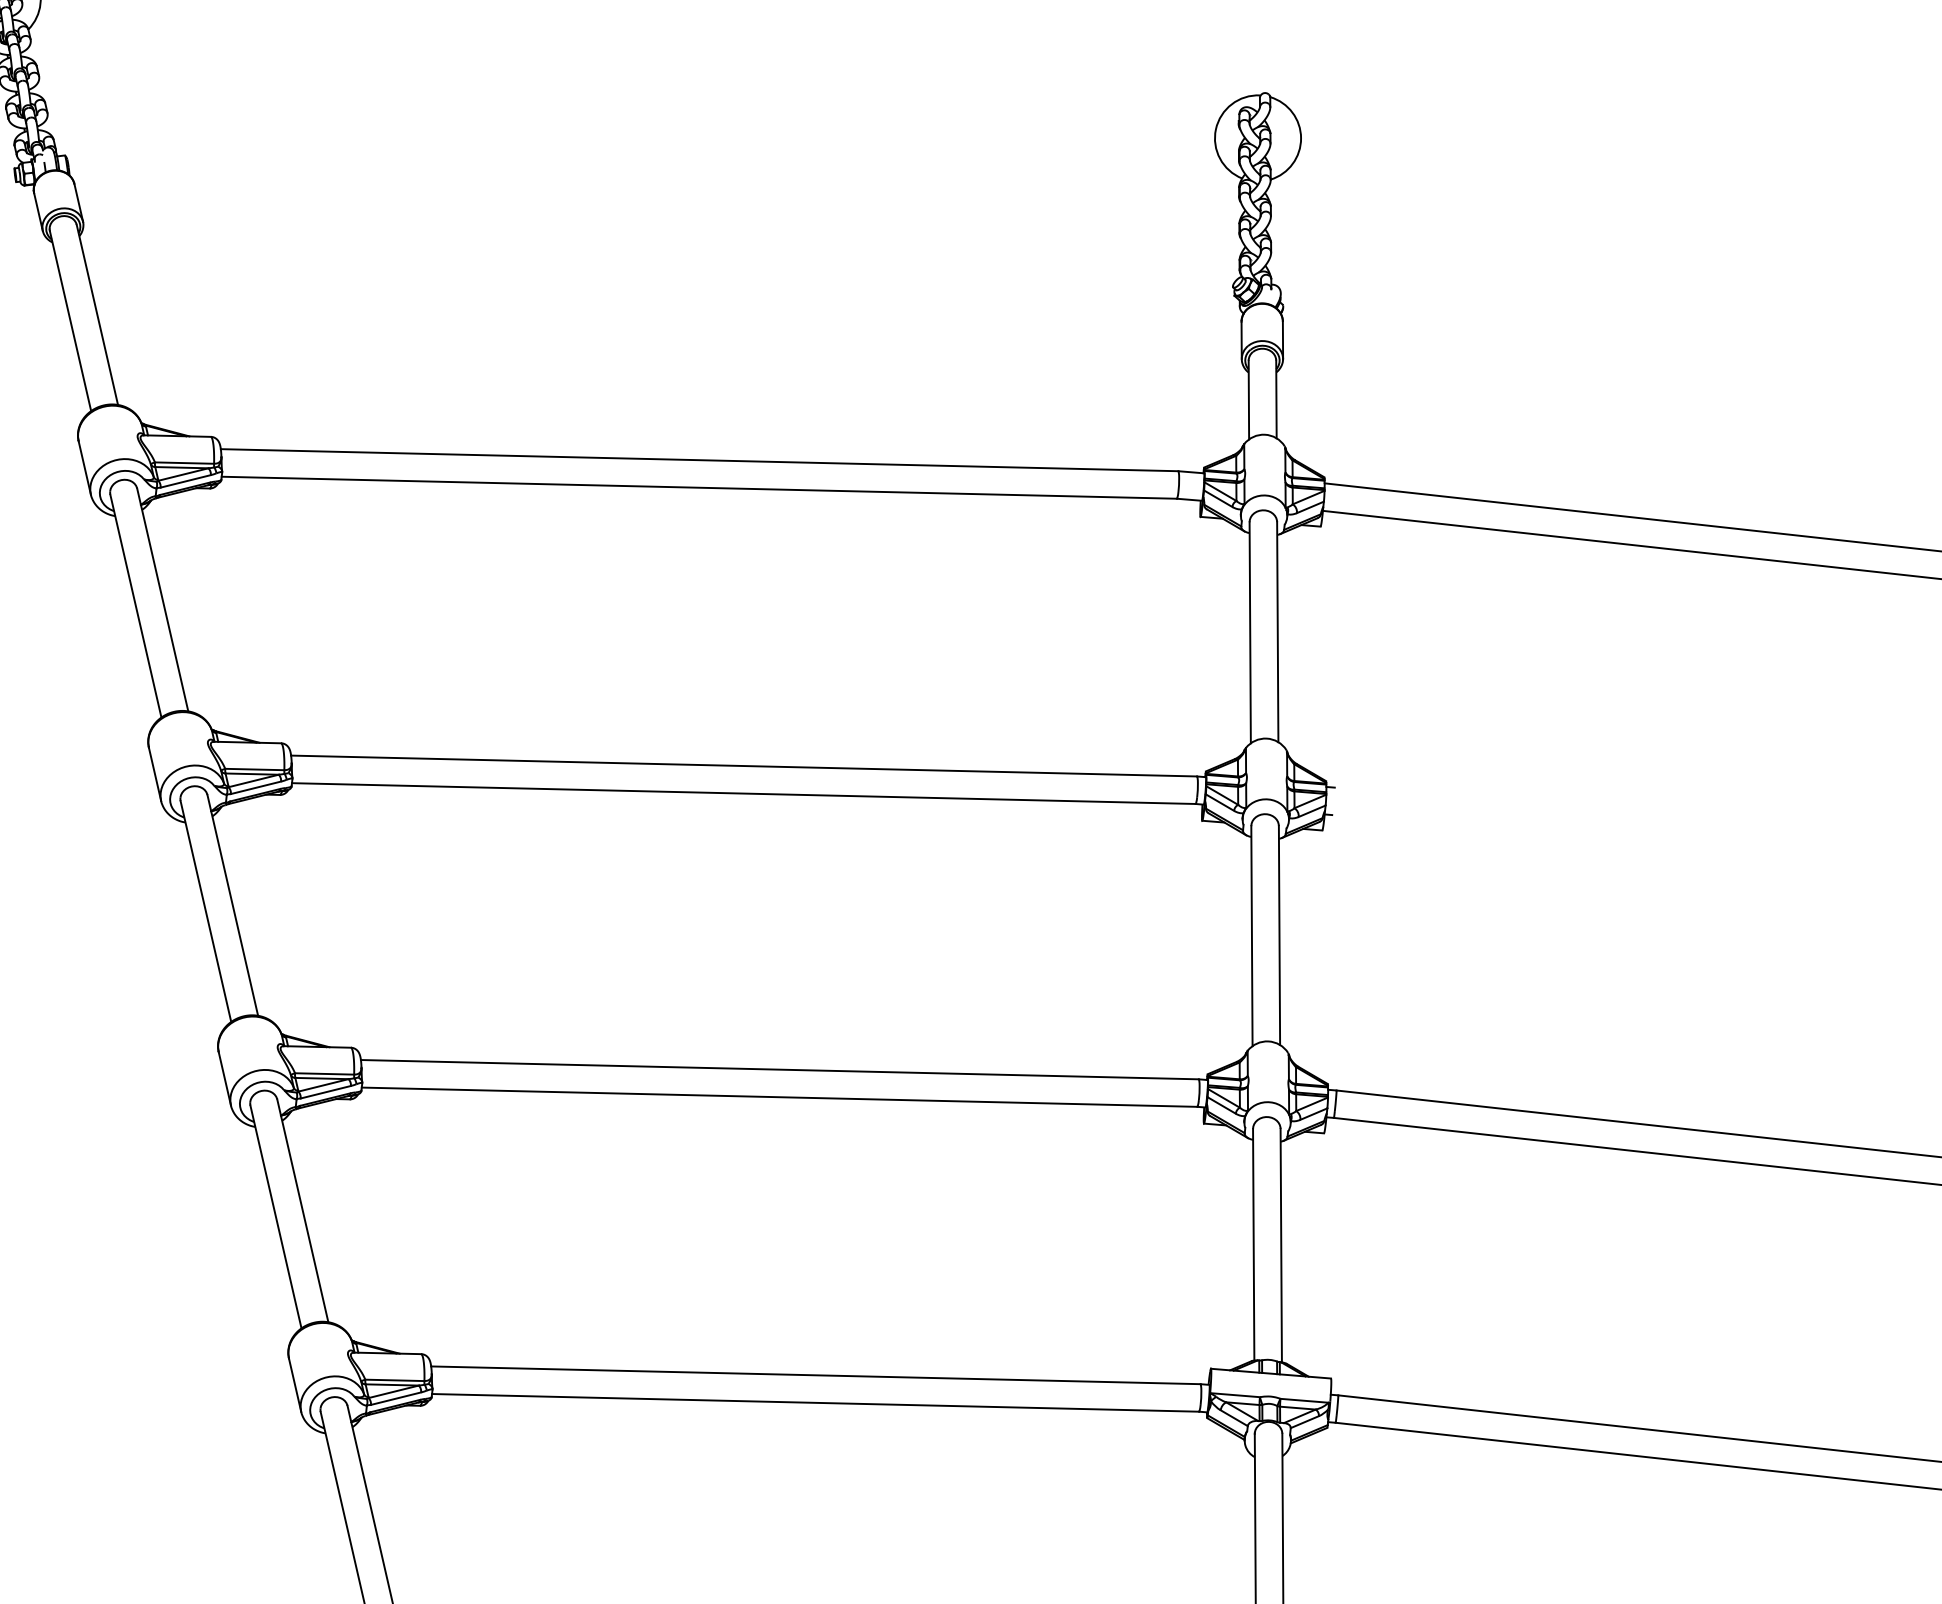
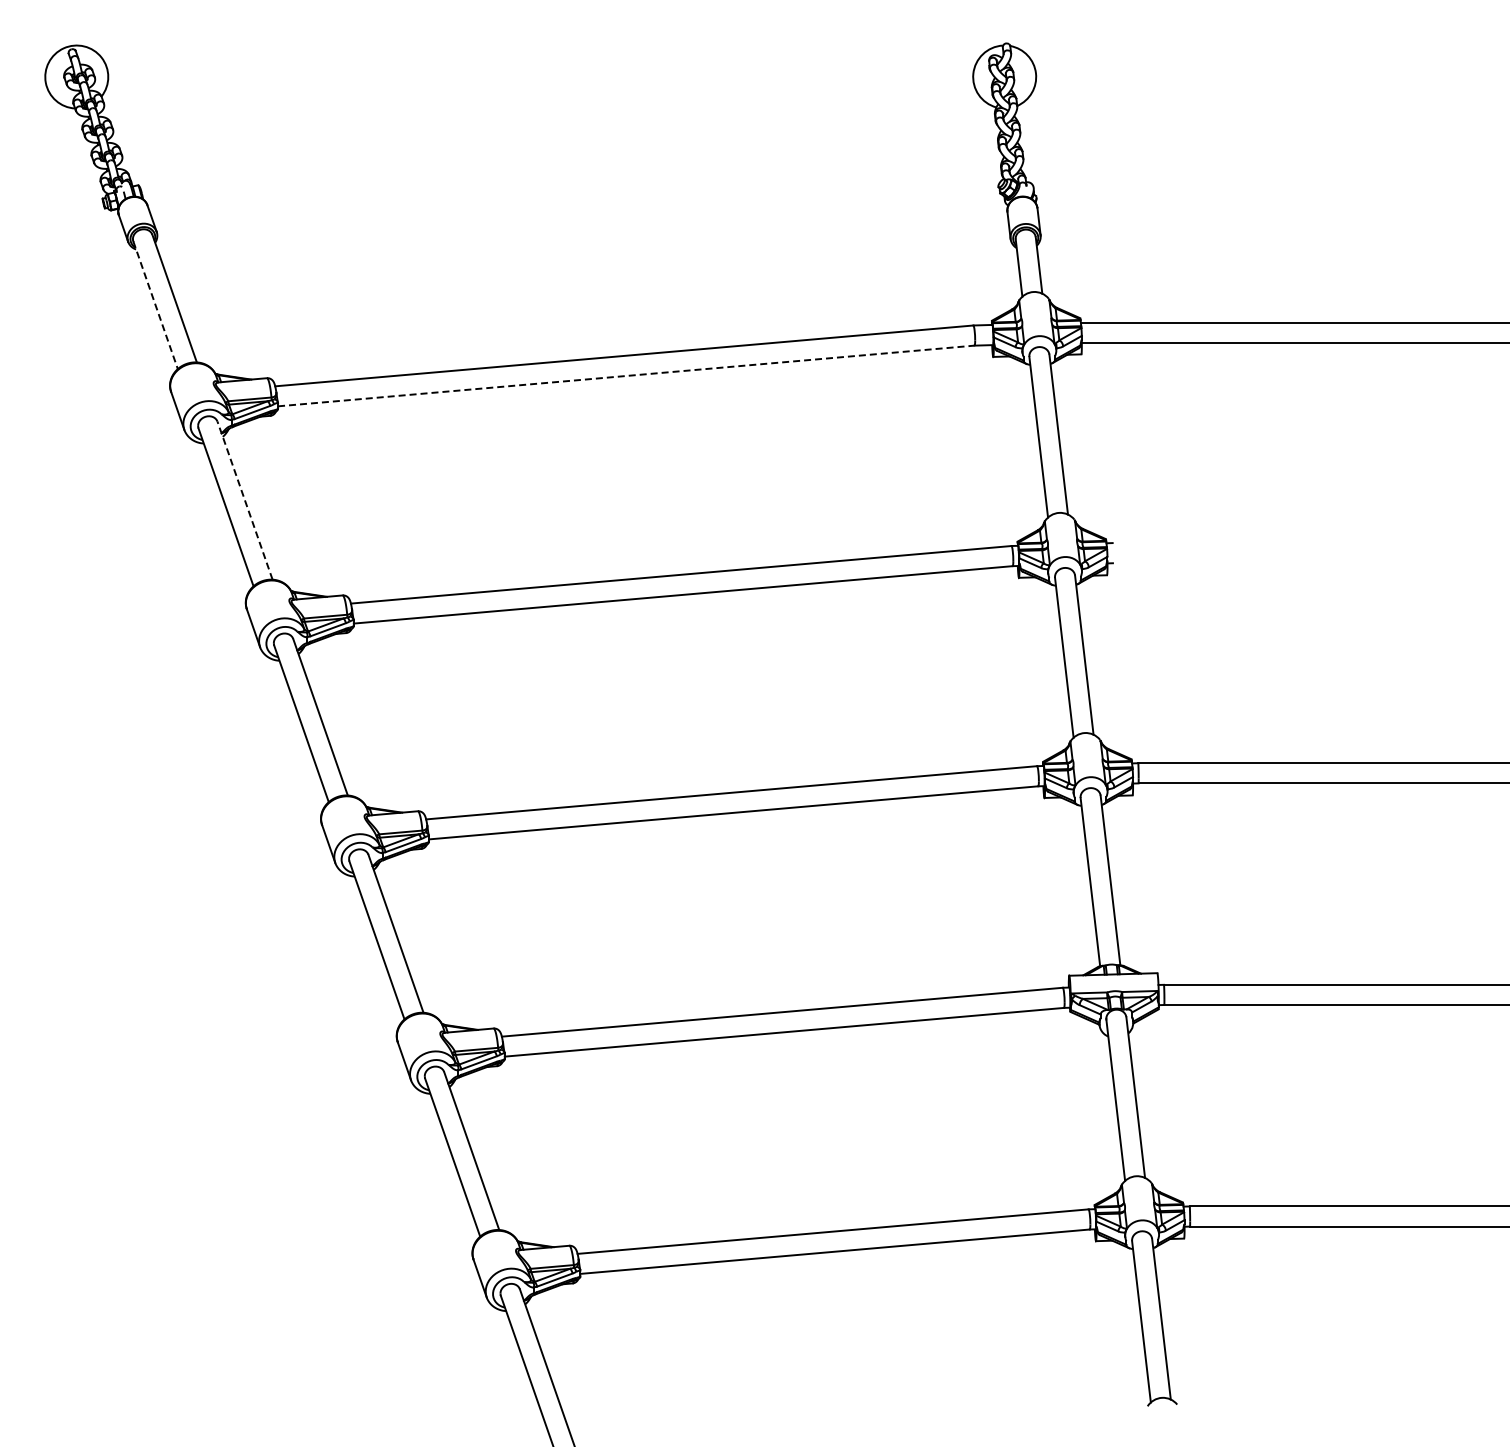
line: (70, 321) -> (155, 305), solid -> dashed
line: (699, 487) -> (626, 375), solid -> dashed
line: (163, 599) -> (245, 500), solid -> dashed

